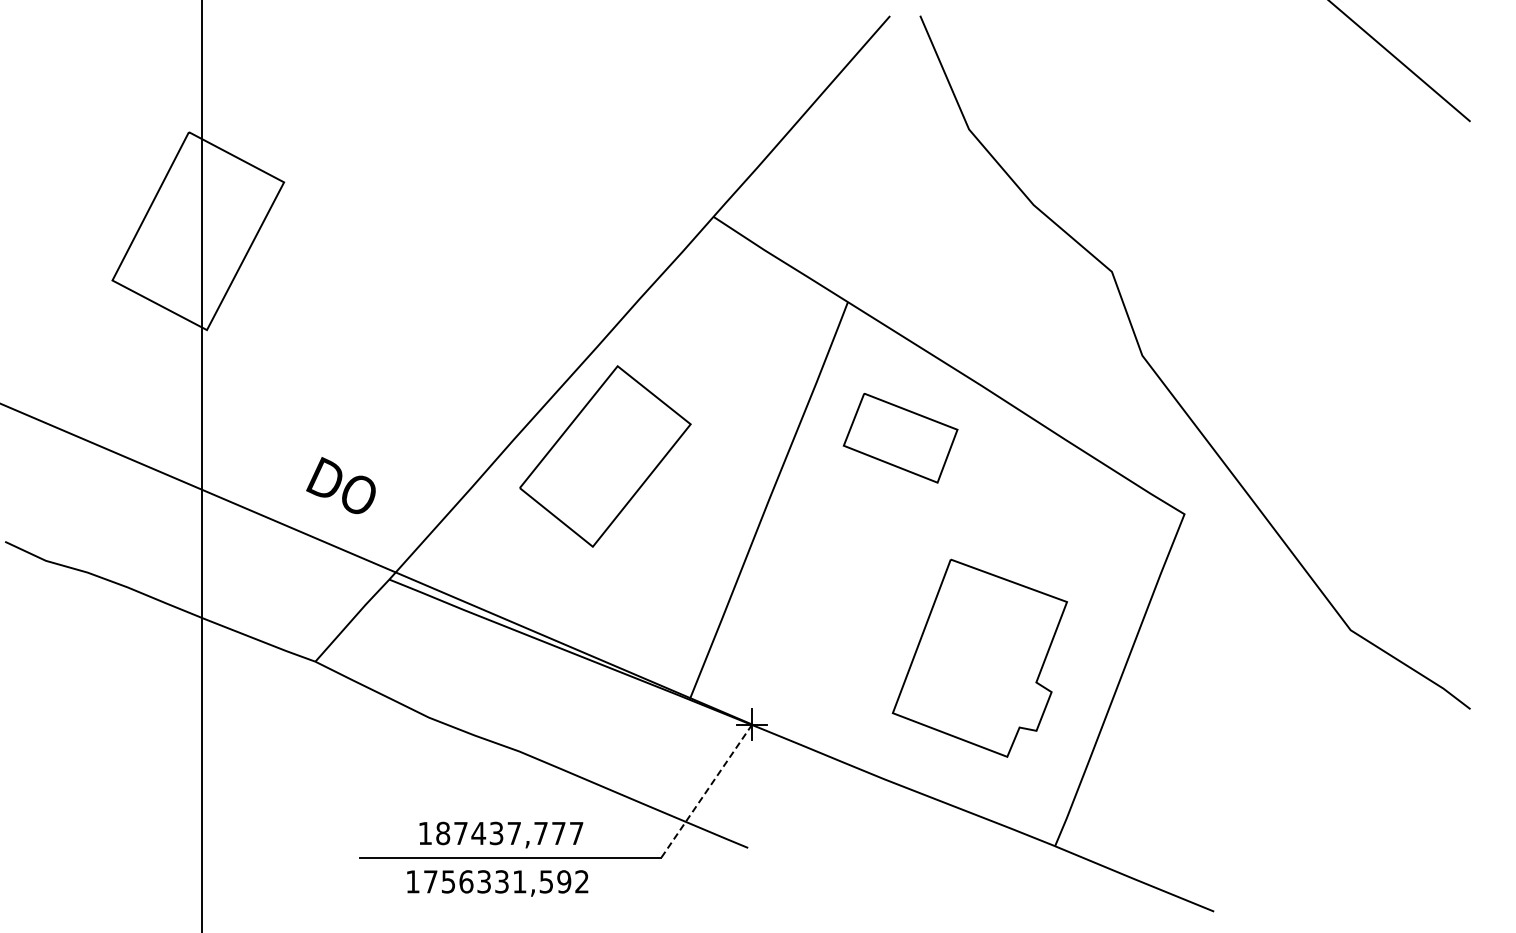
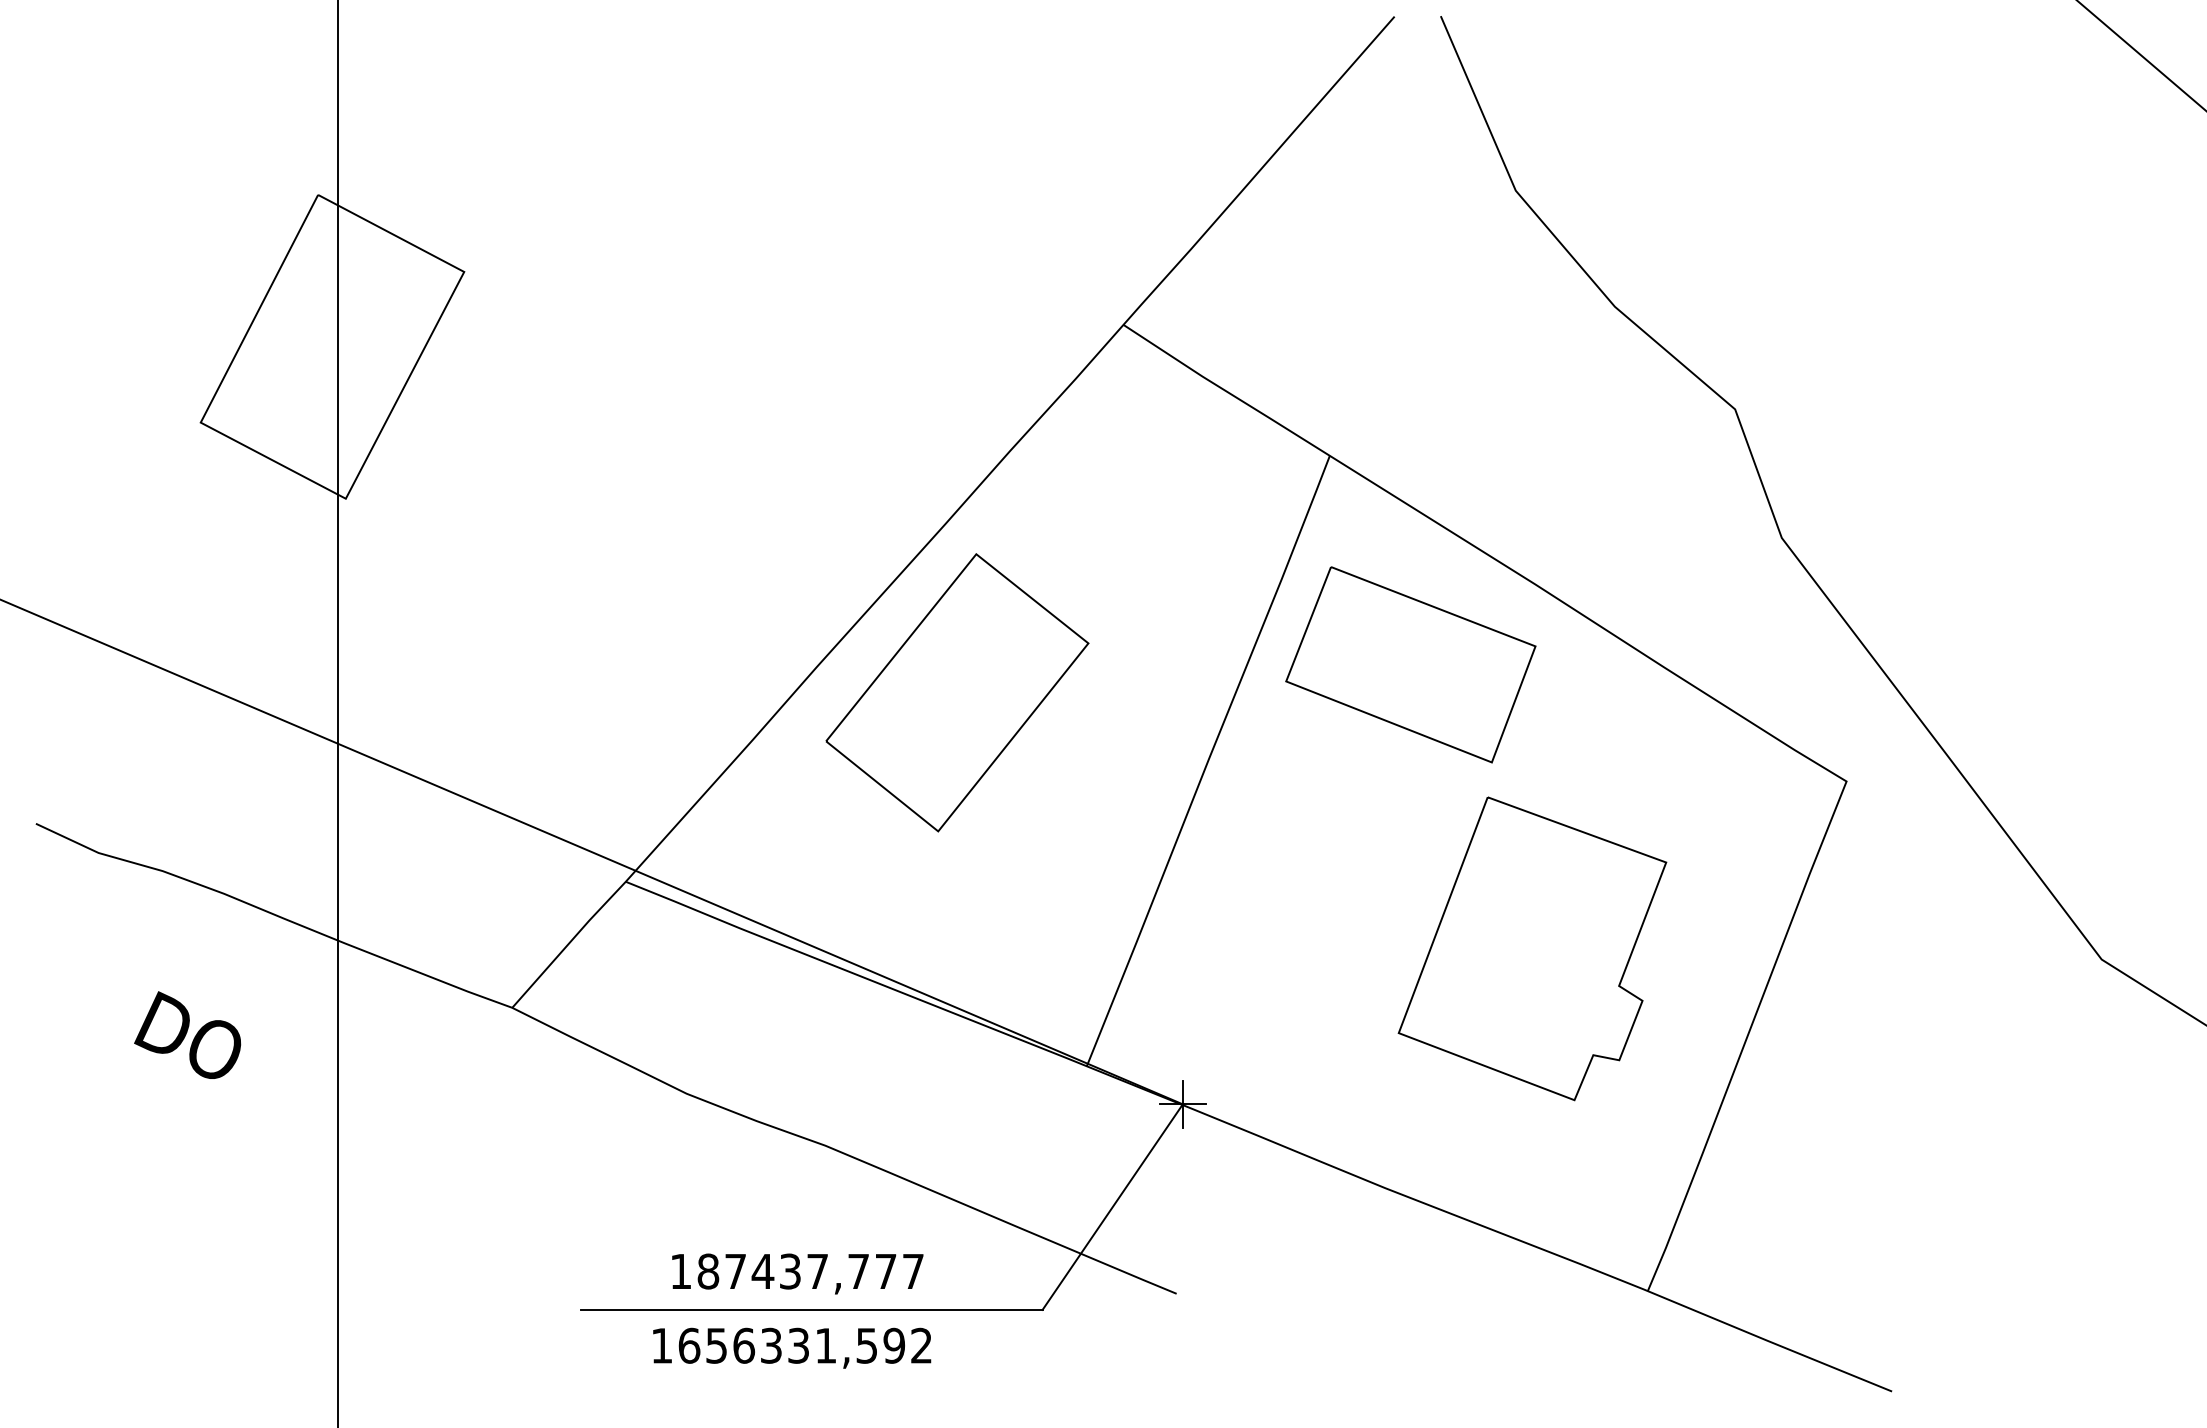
part: (900, 437) -> (1410, 663), size x1.43
text: (340, 485) -> (186, 1035), moved
part: (979, 657) -> (1531, 947), moved
line: (706, 791) -> (1112, 1207), dashed -> solid
text: (430, 881) -> (688, 1345), 1756331,592 -> 1656331,592

